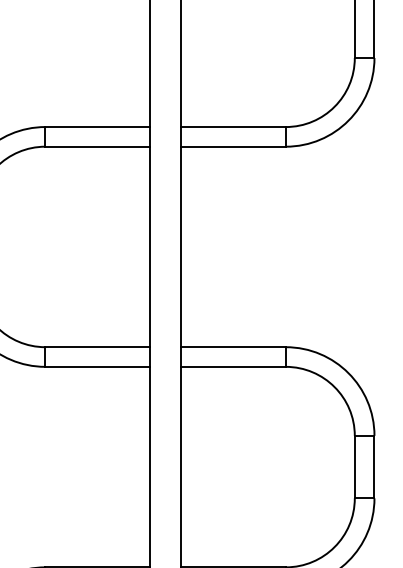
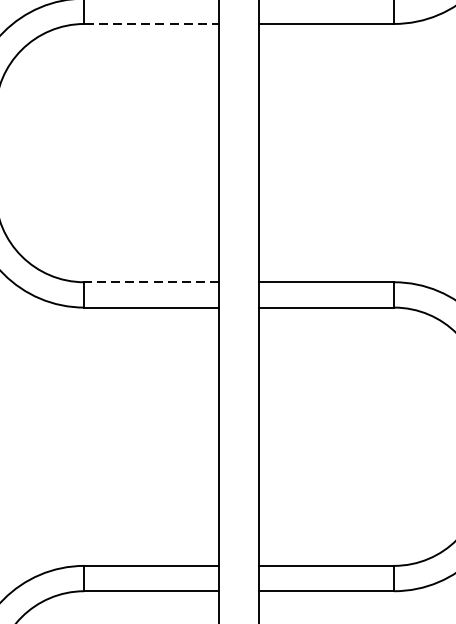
line: (98, 146) -> (152, 23), solid -> dashed
line: (97, 347) -> (151, 282), solid -> dashed

